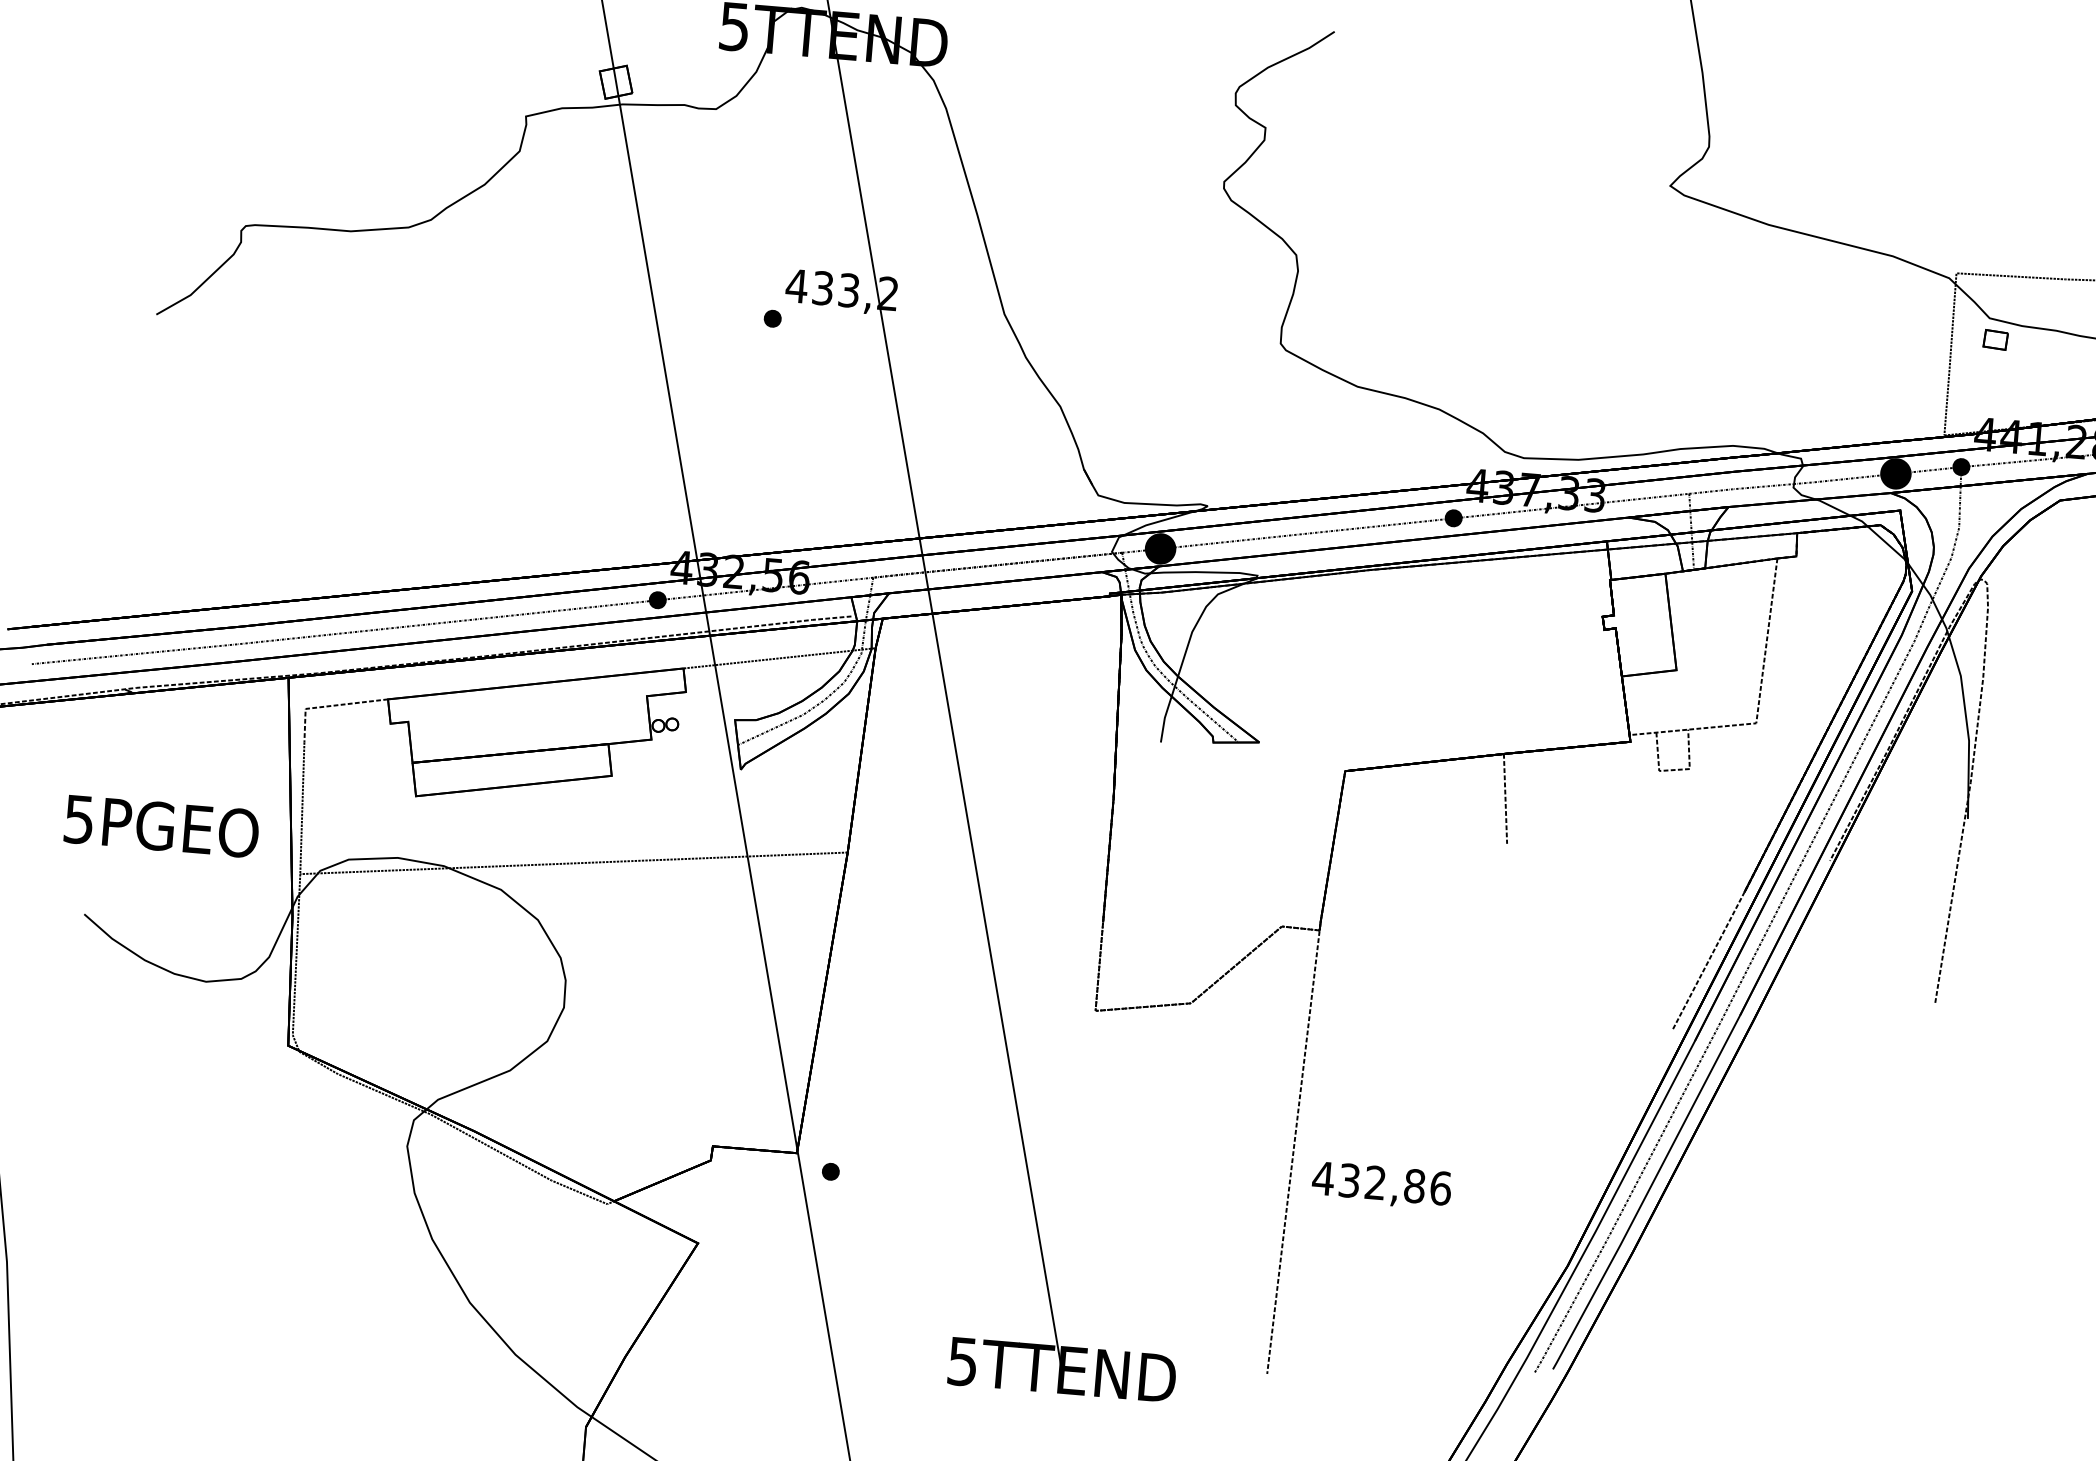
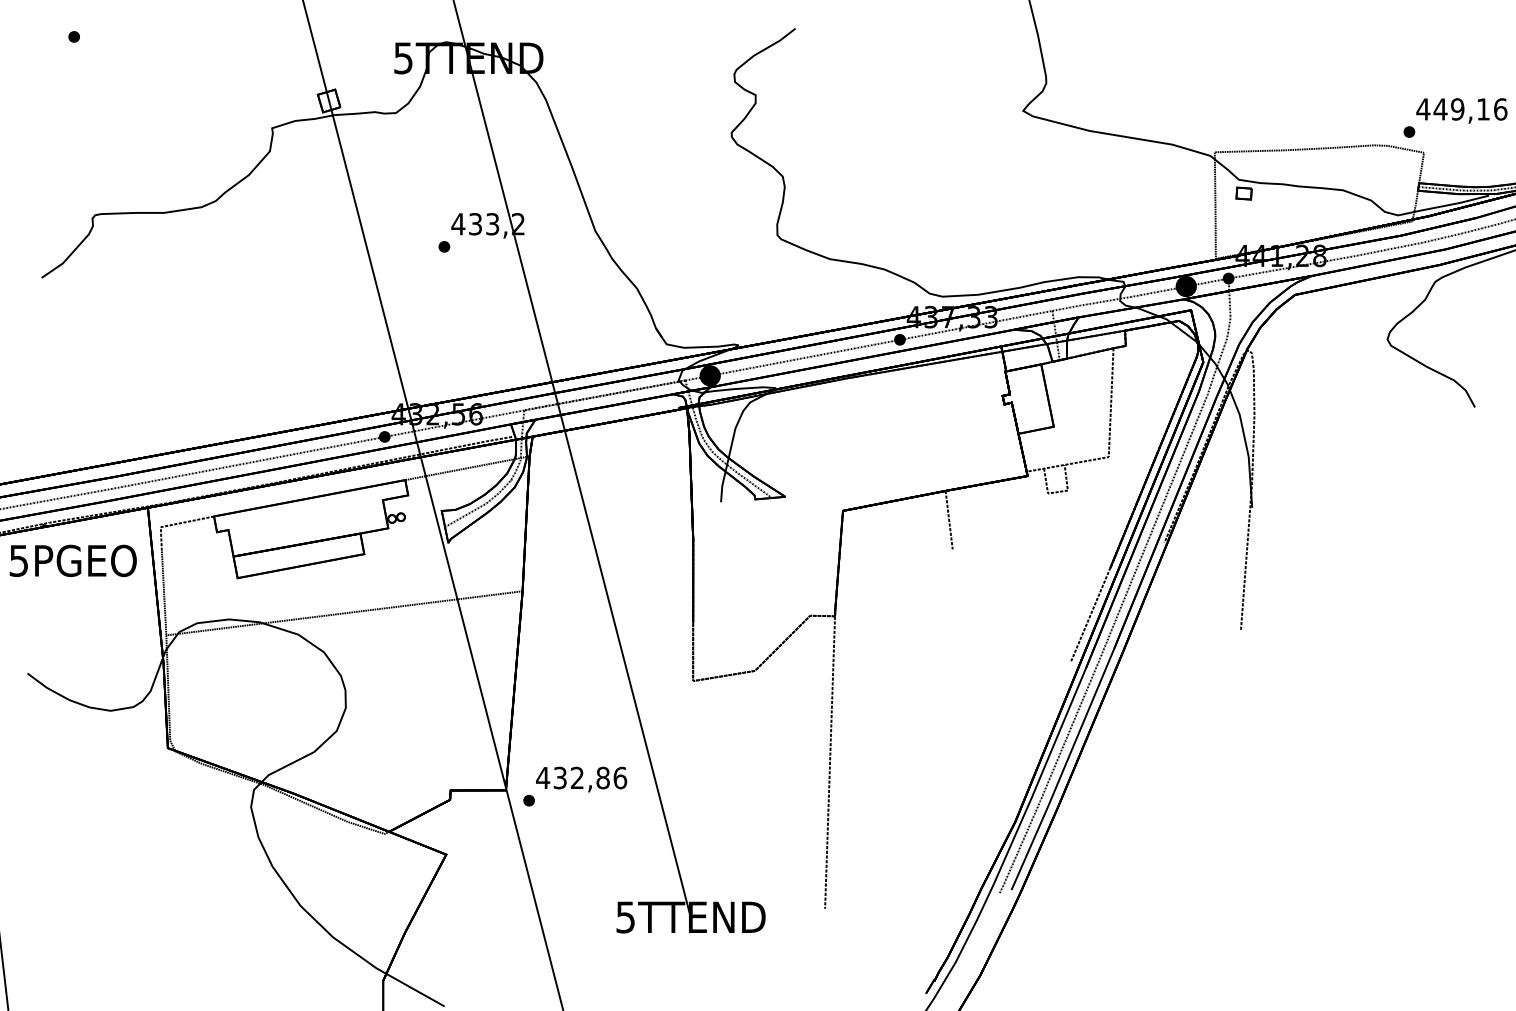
text: (160, 825) -> (72, 560), moved
text: (1381, 1185) -> (581, 779), moved

